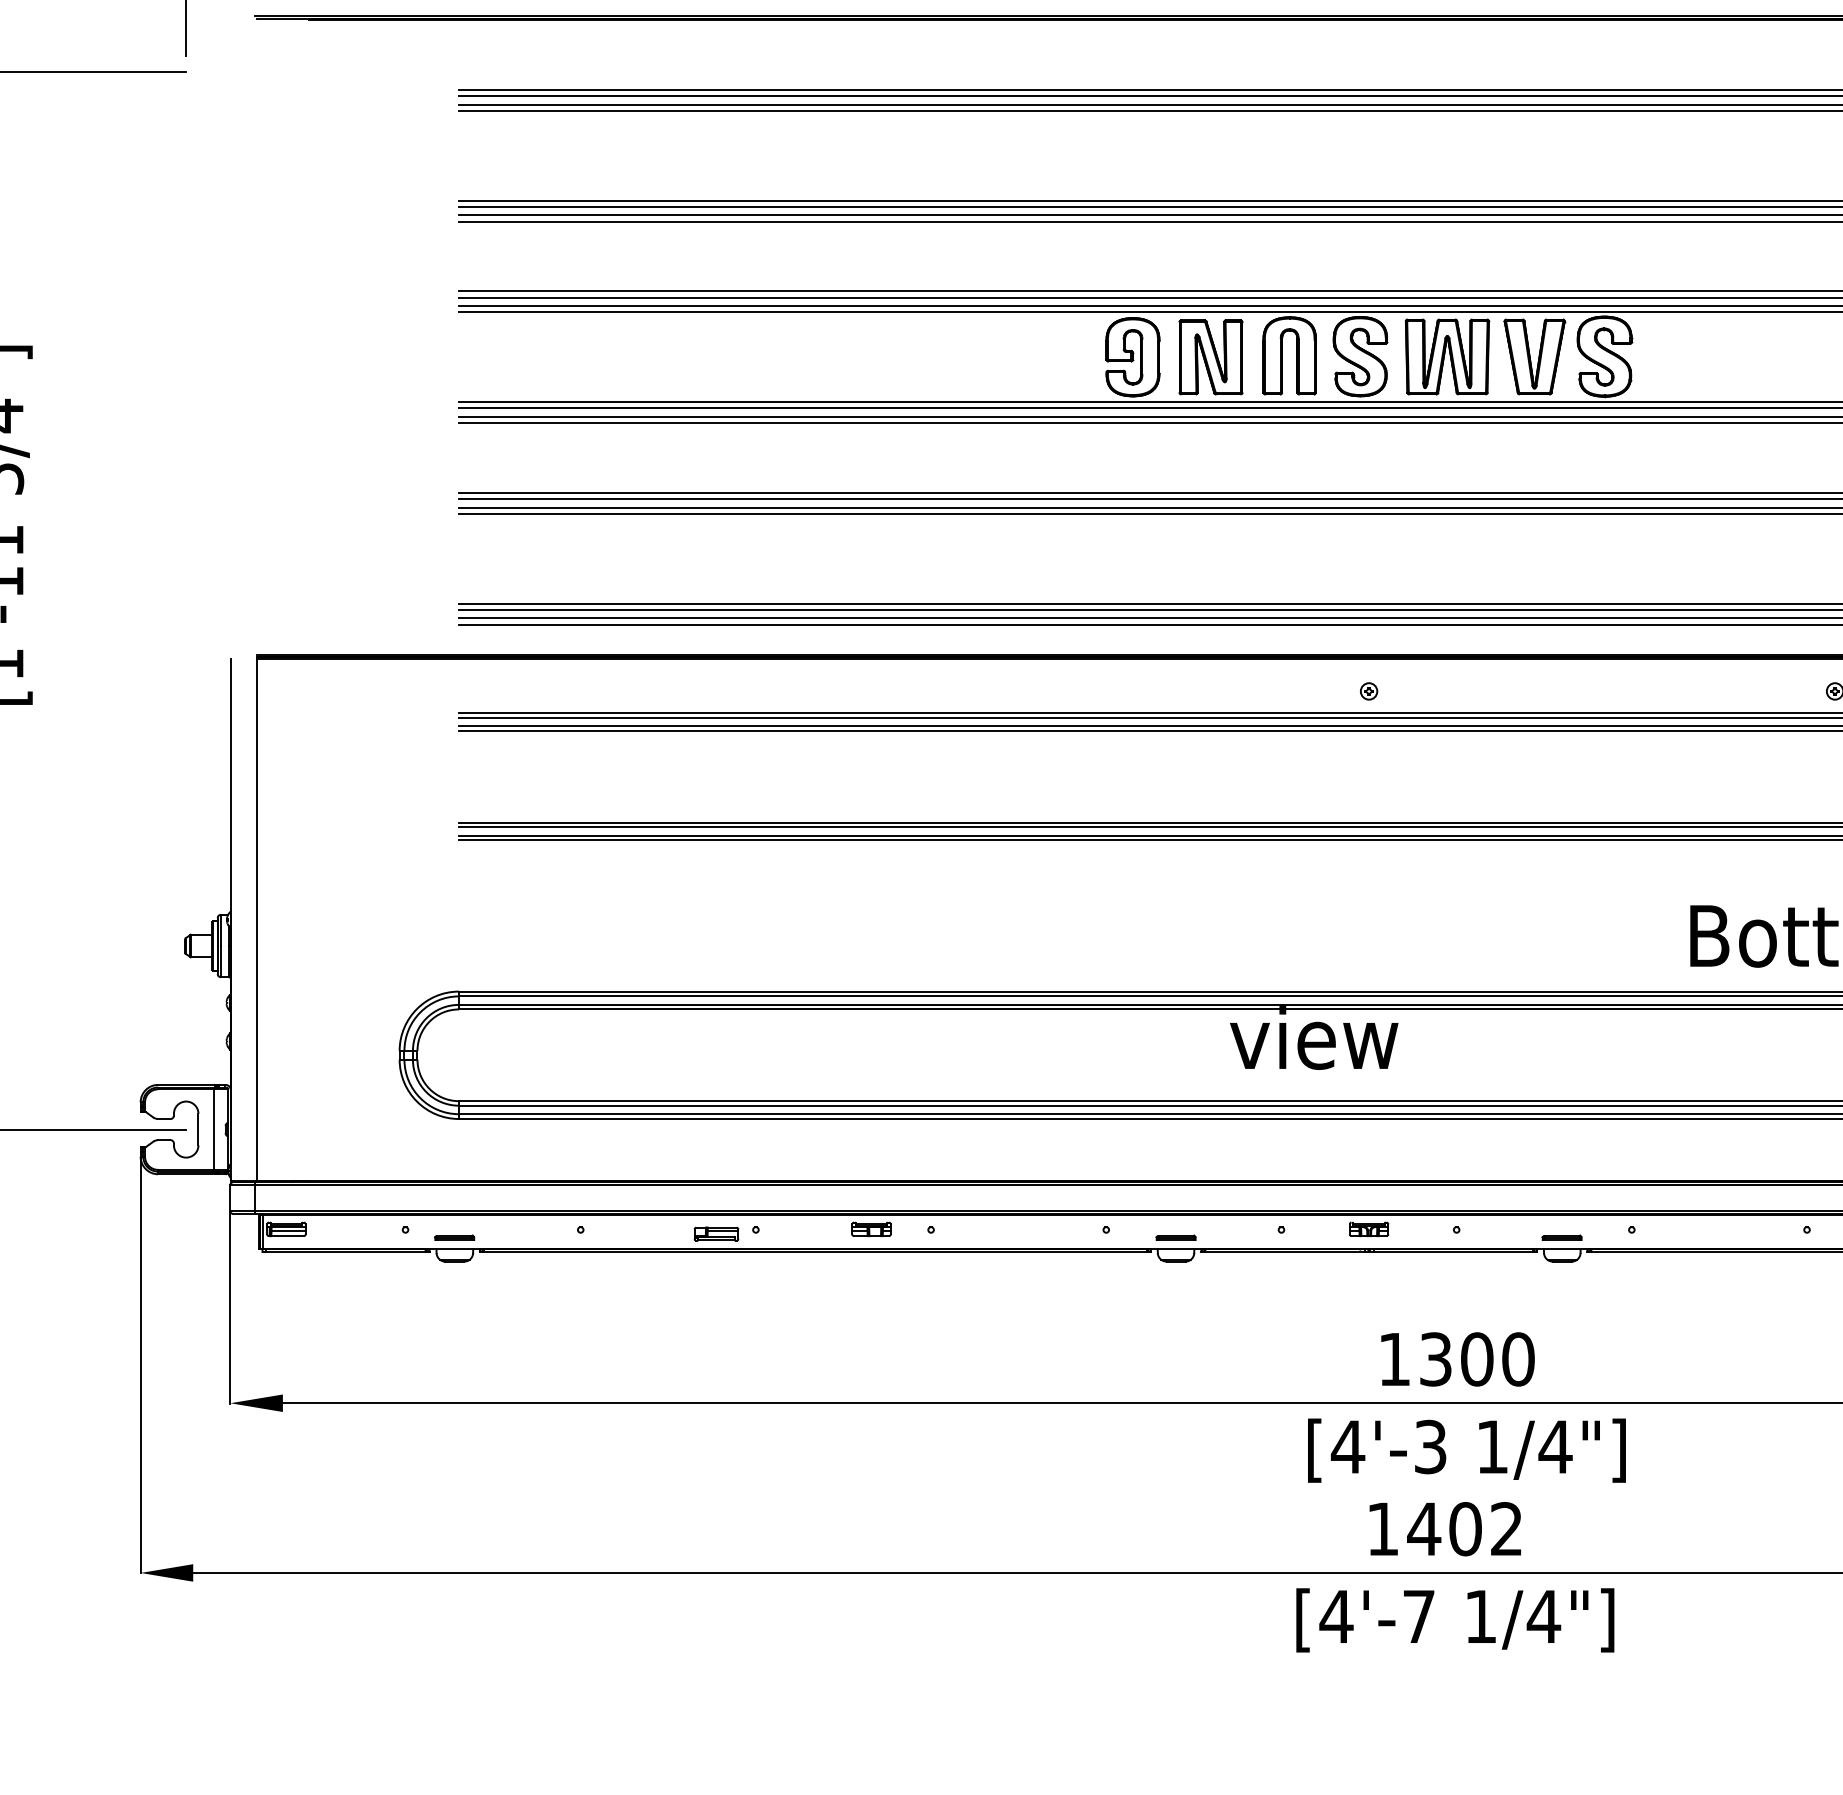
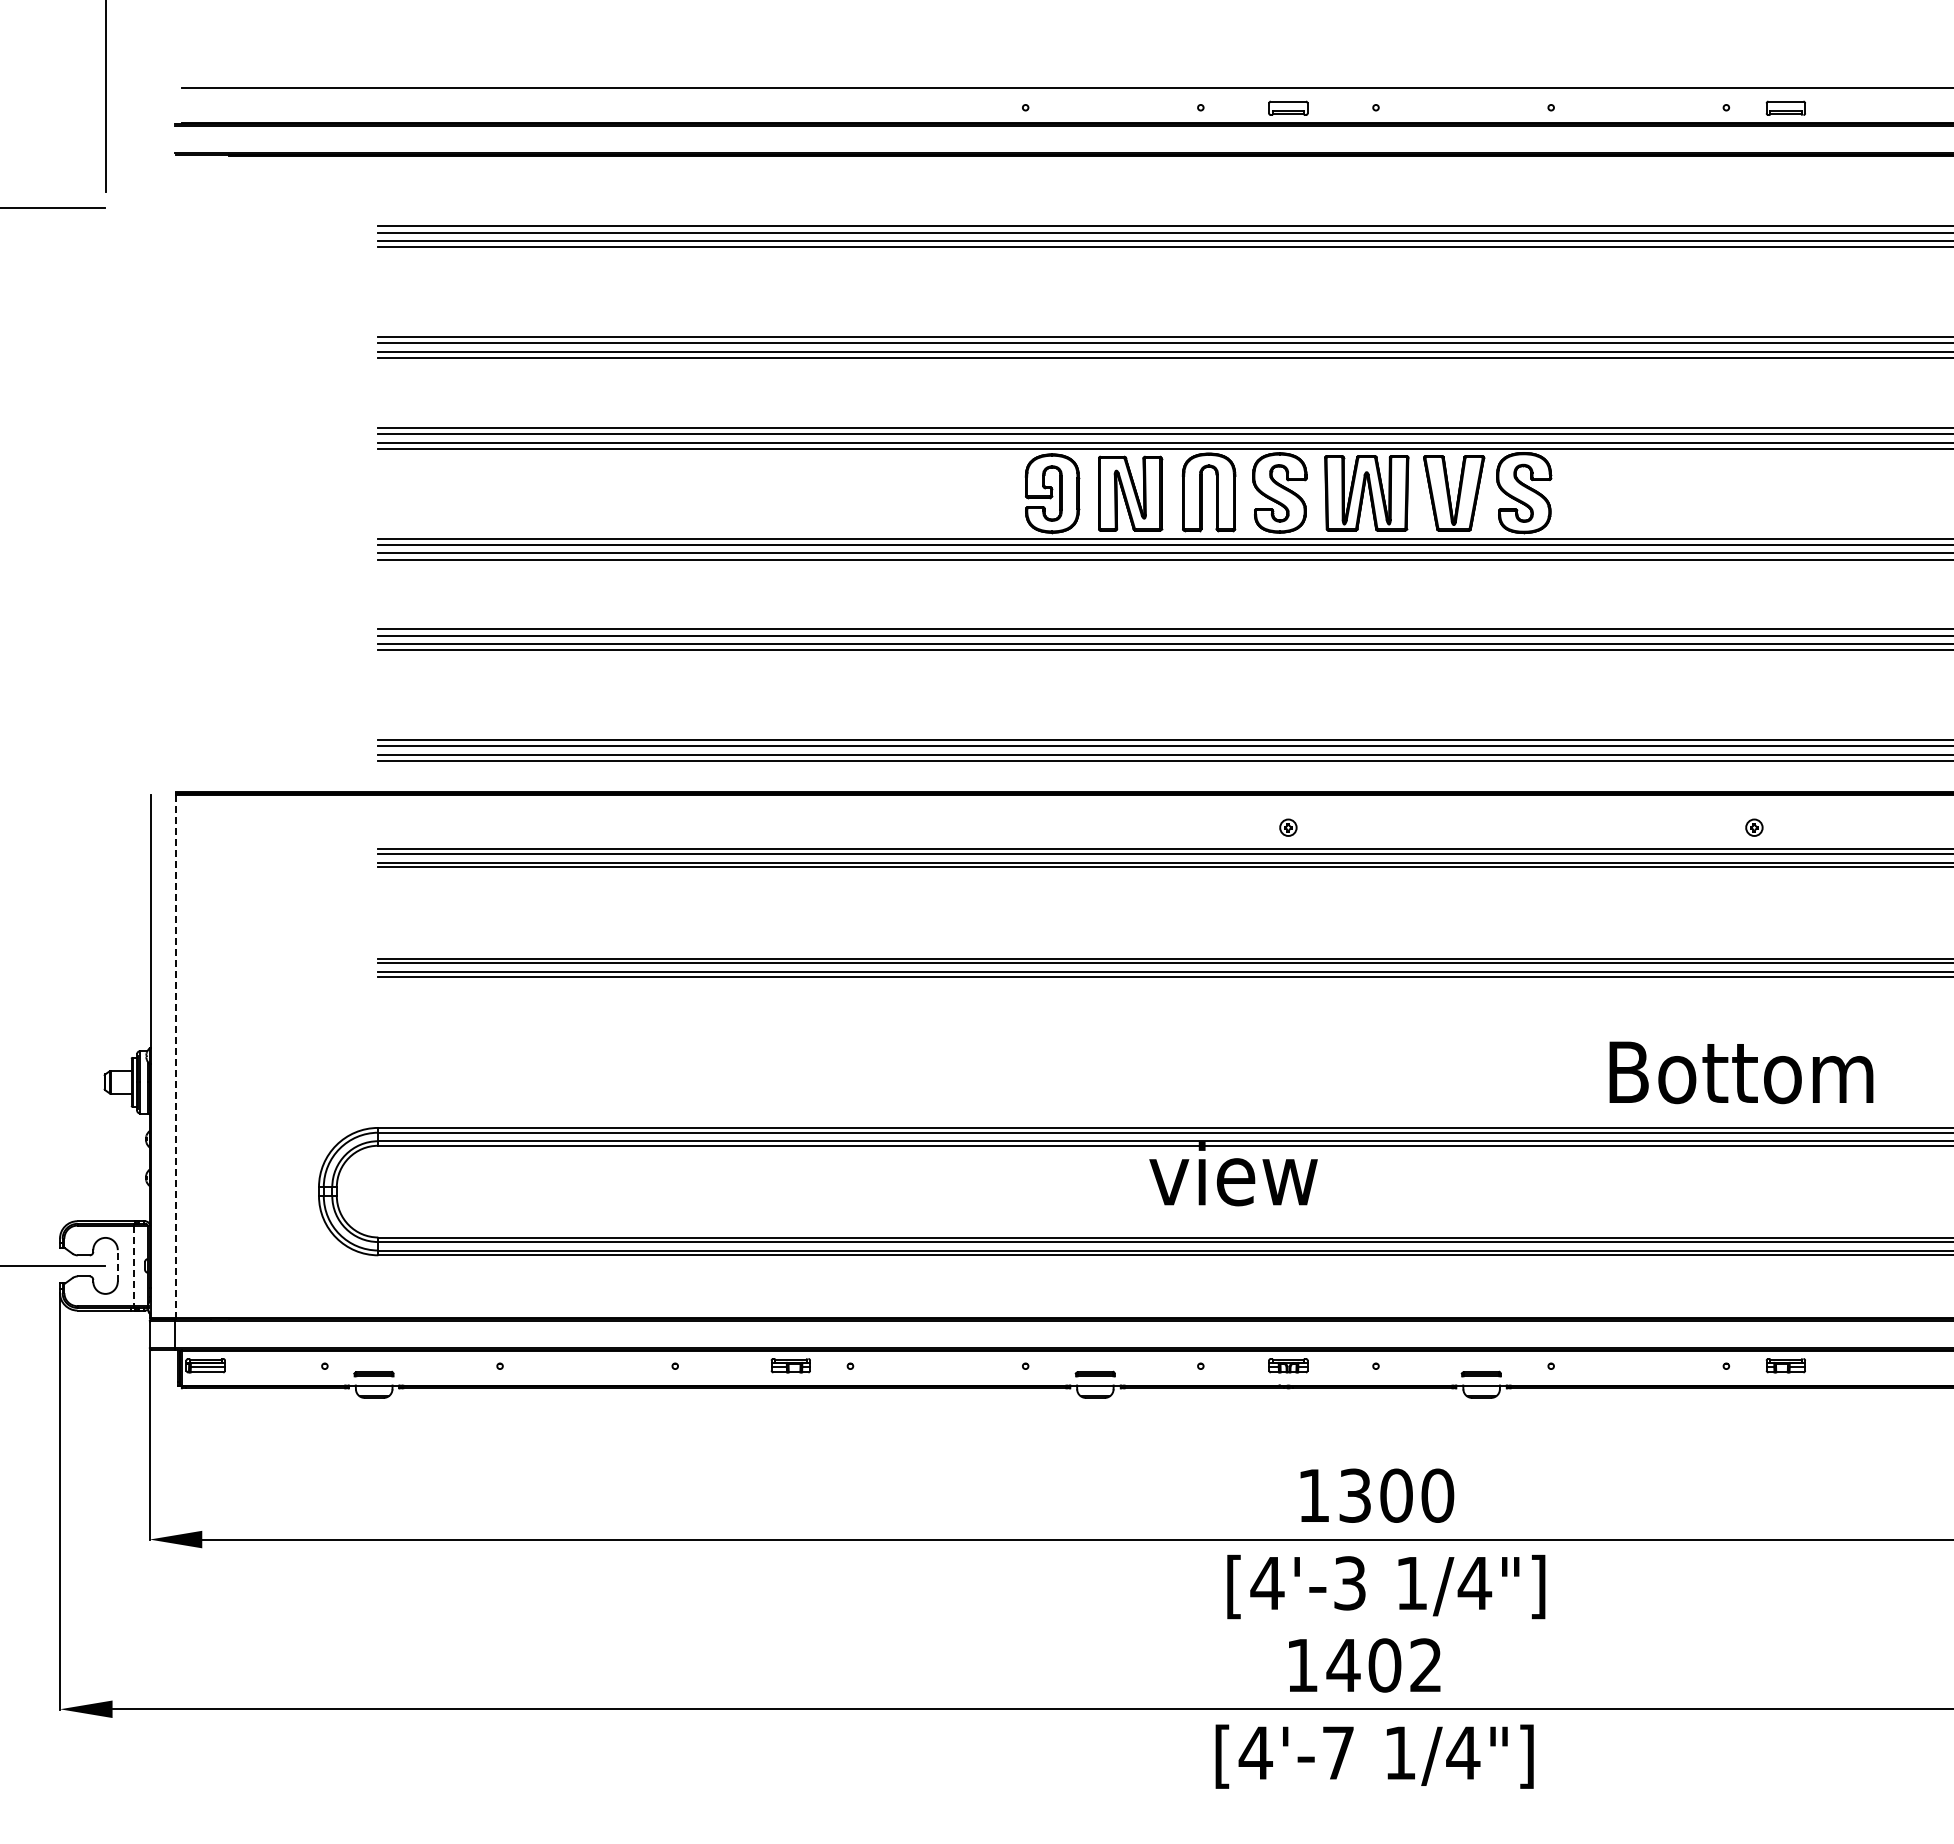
line: (257, 920) -> (176, 1056), solid -> dashed
line: (198, 1129) -> (117, 1265), solid -> dashed
line: (214, 1130) -> (133, 1266), solid -> dashed
part: (716, 1234) -> (635, 1370), removed

